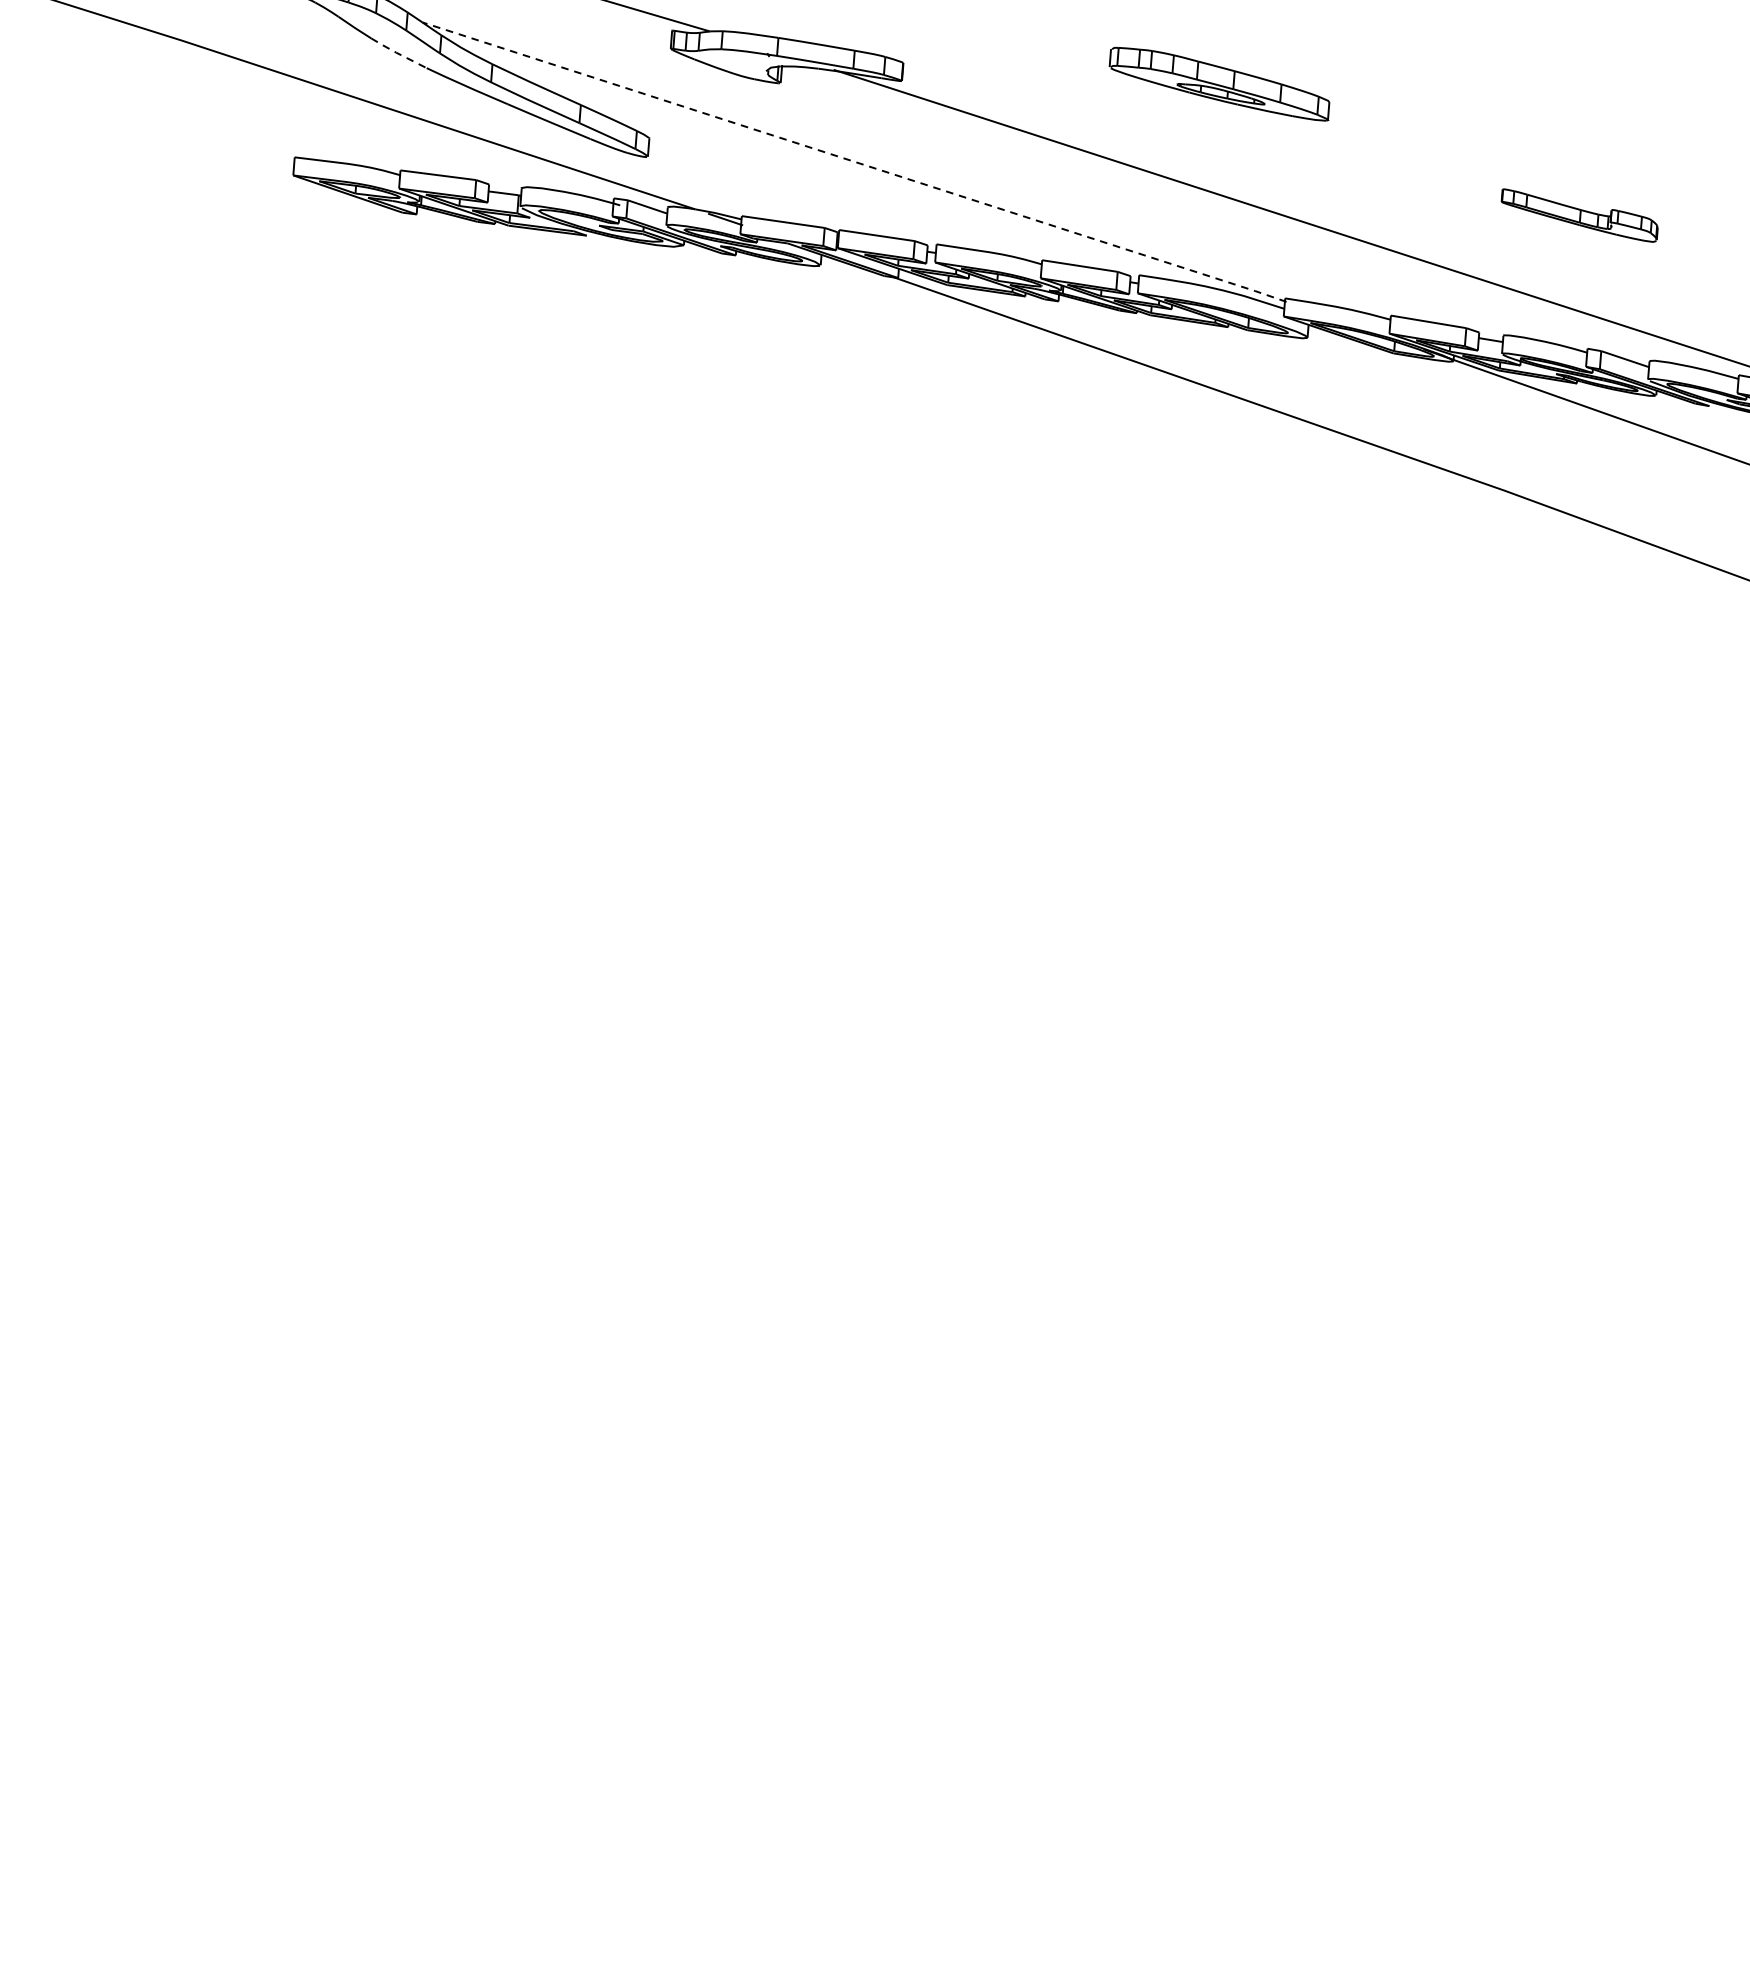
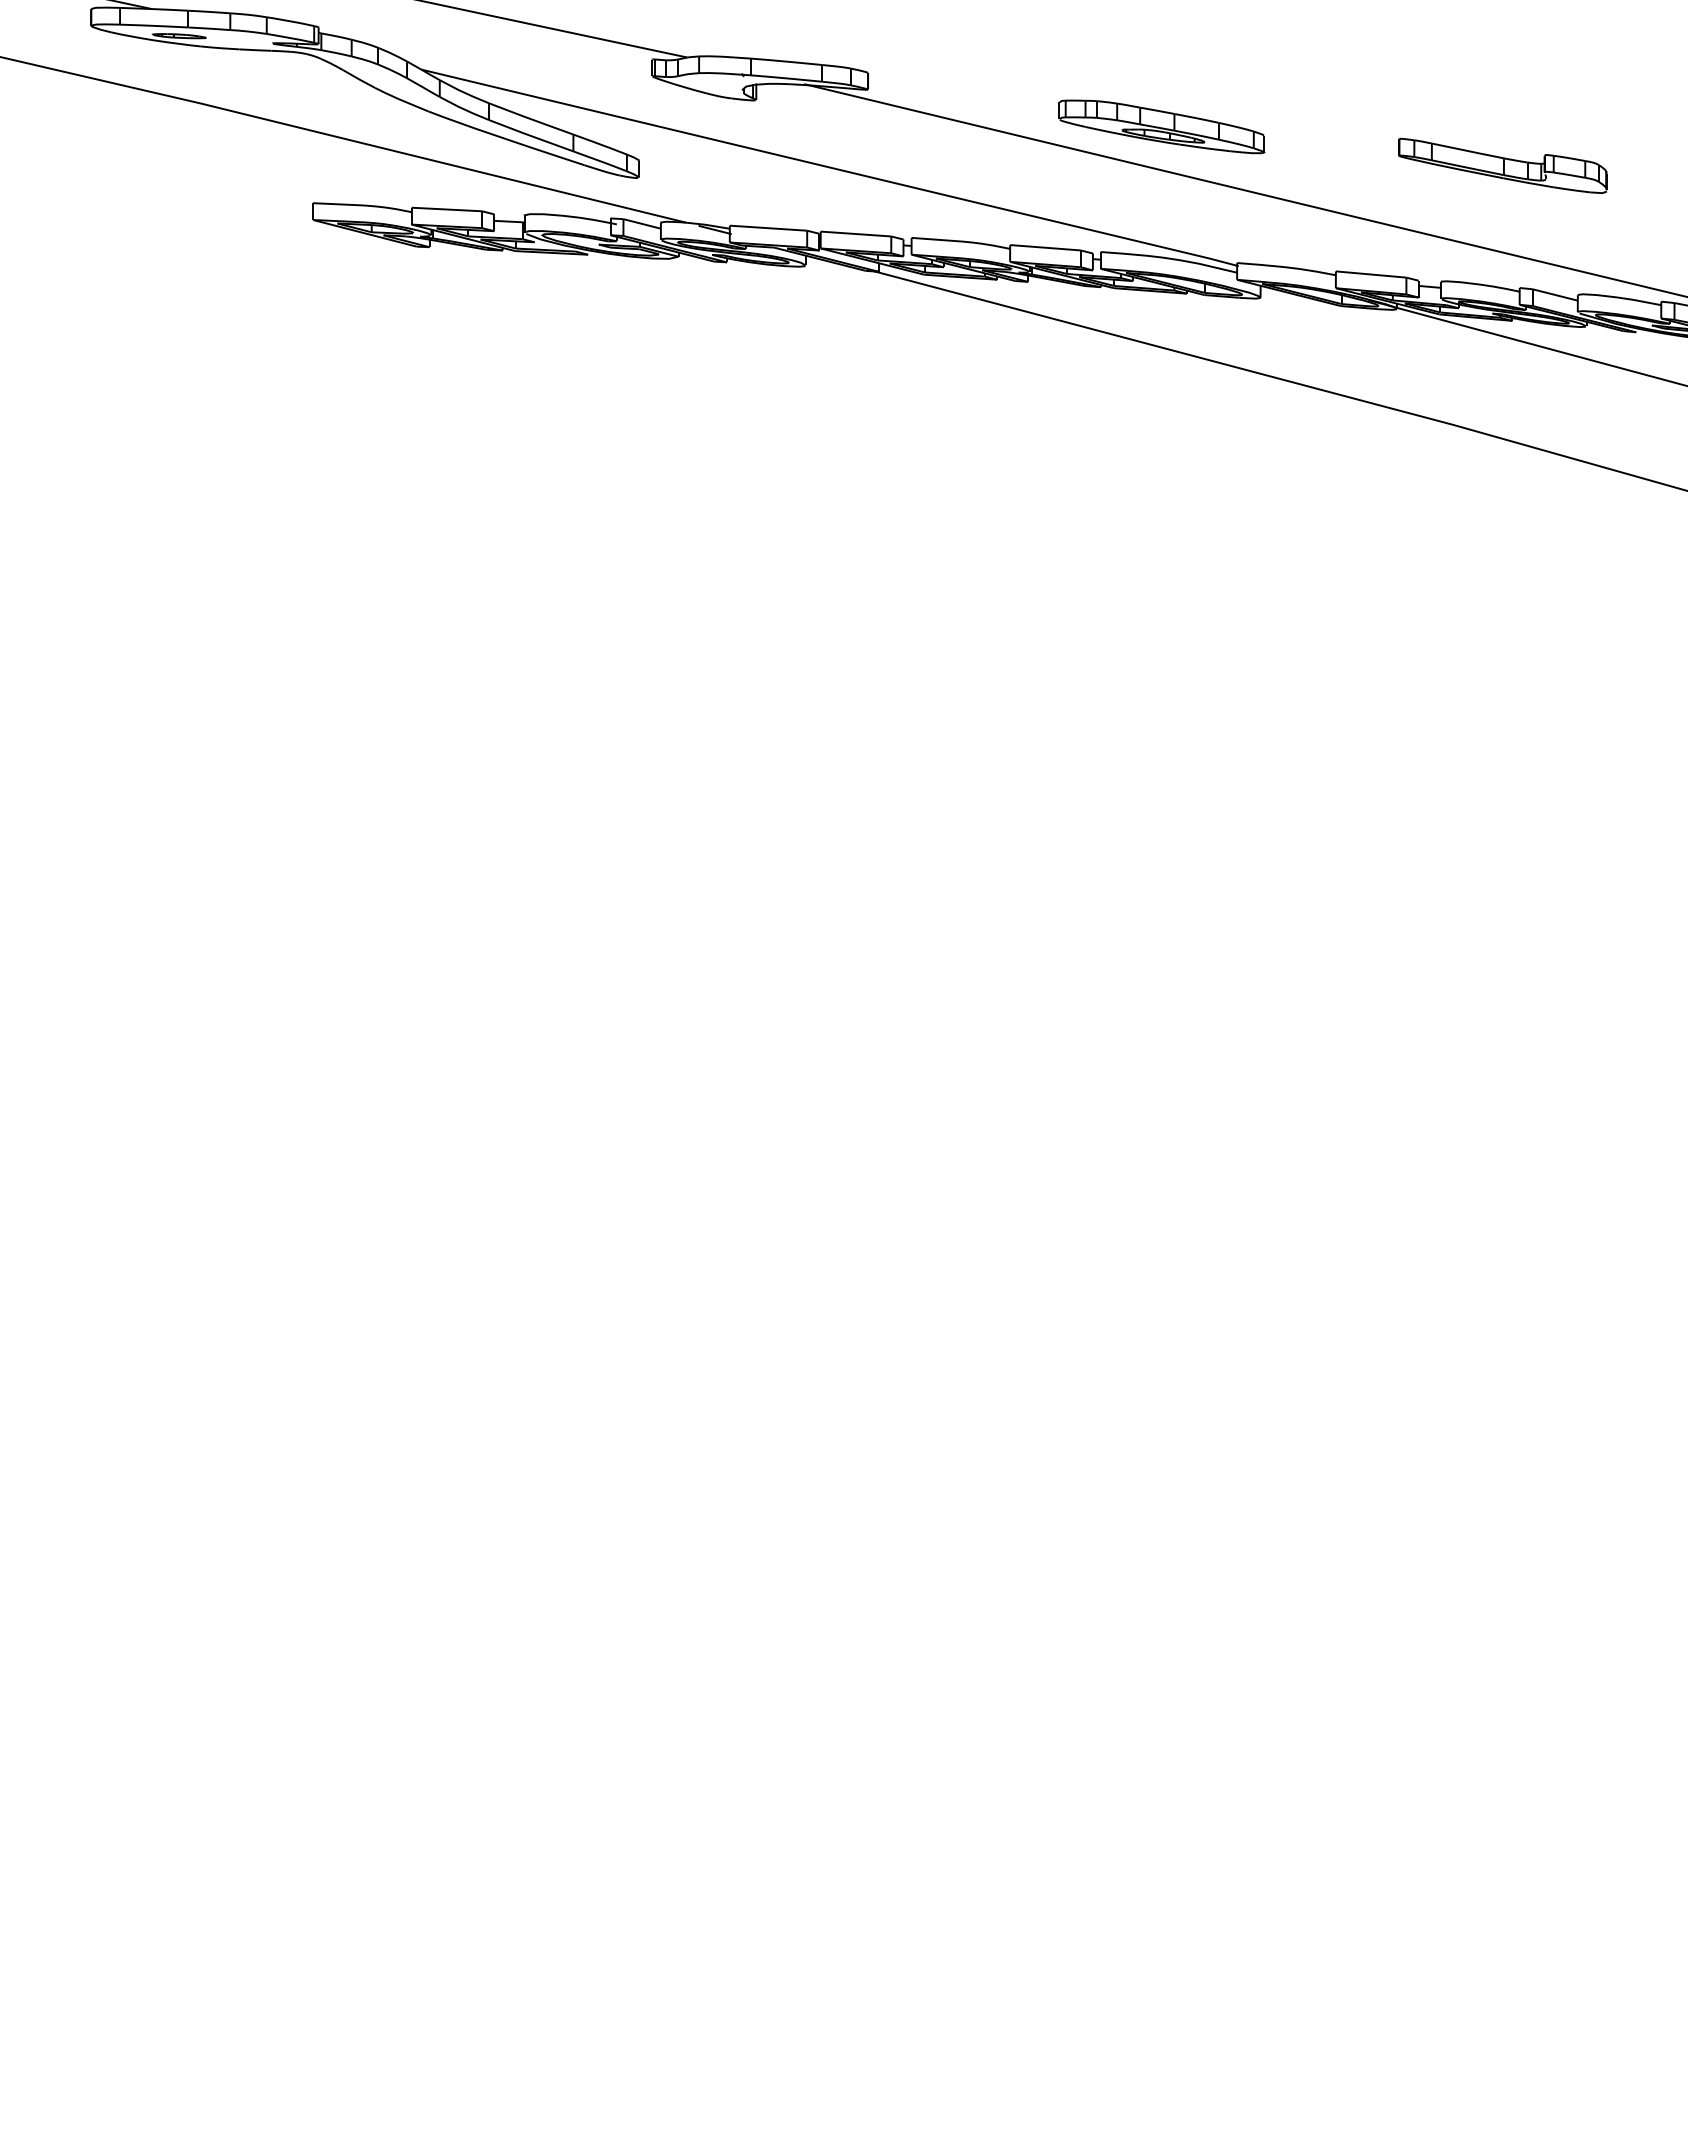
line: (397, 52) -> (400, 99), dashed -> solid
part: (1219, 83) -> (1161, 126), moved
line: (855, 161) -> (830, 167), dashed -> solid
part: (1579, 215) -> (1502, 165), size x1.43

